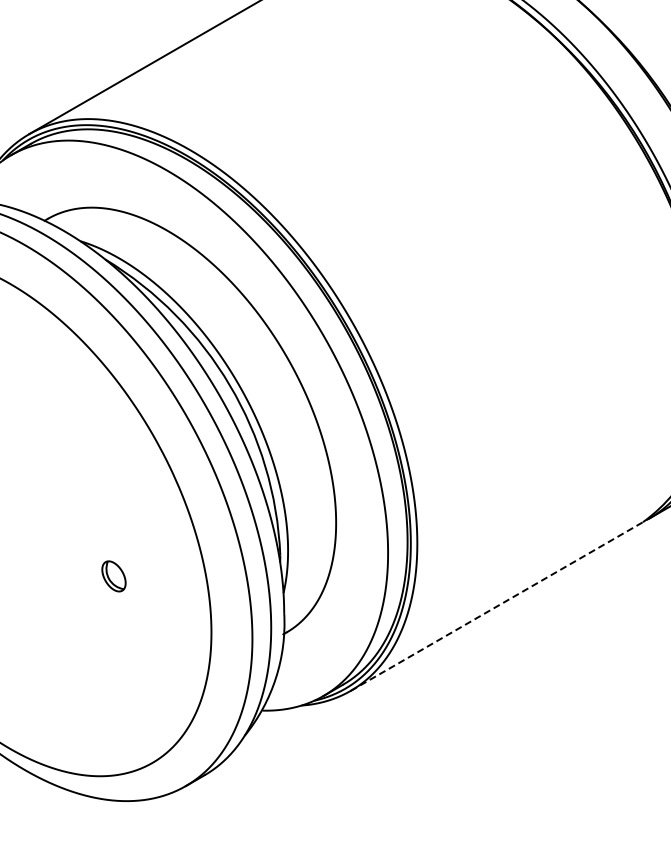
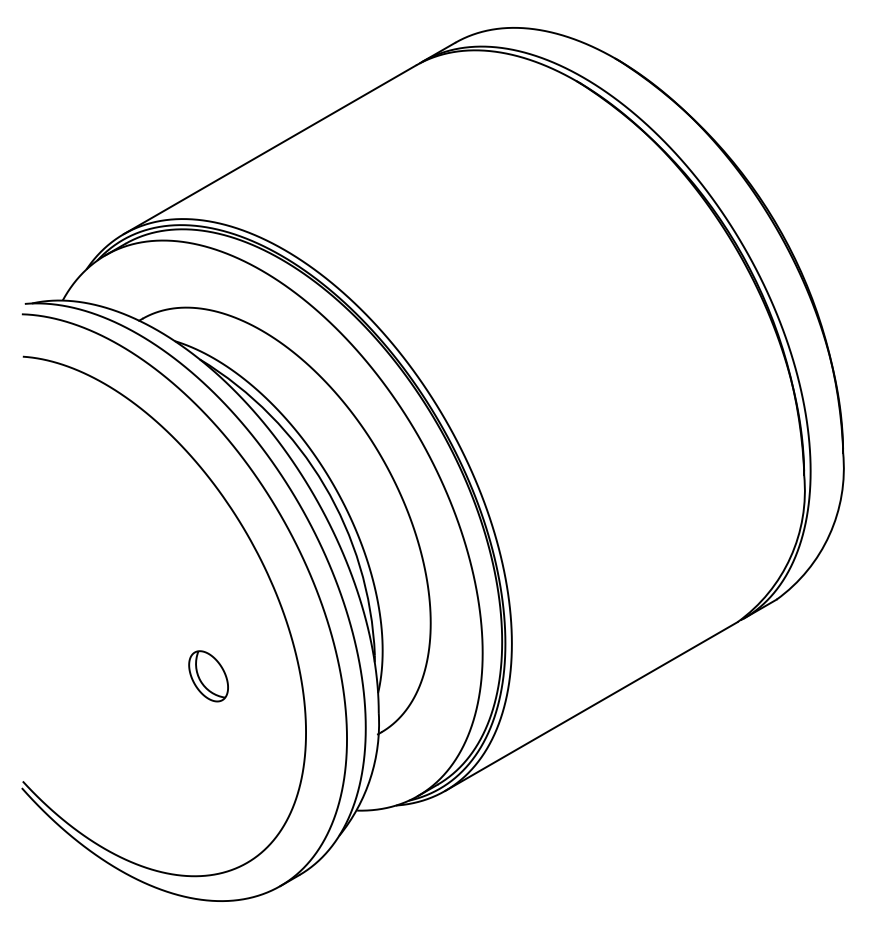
part: (113, 576) -> (208, 676), size x1.67
line: (496, 606) -> (591, 706), dashed -> solid

